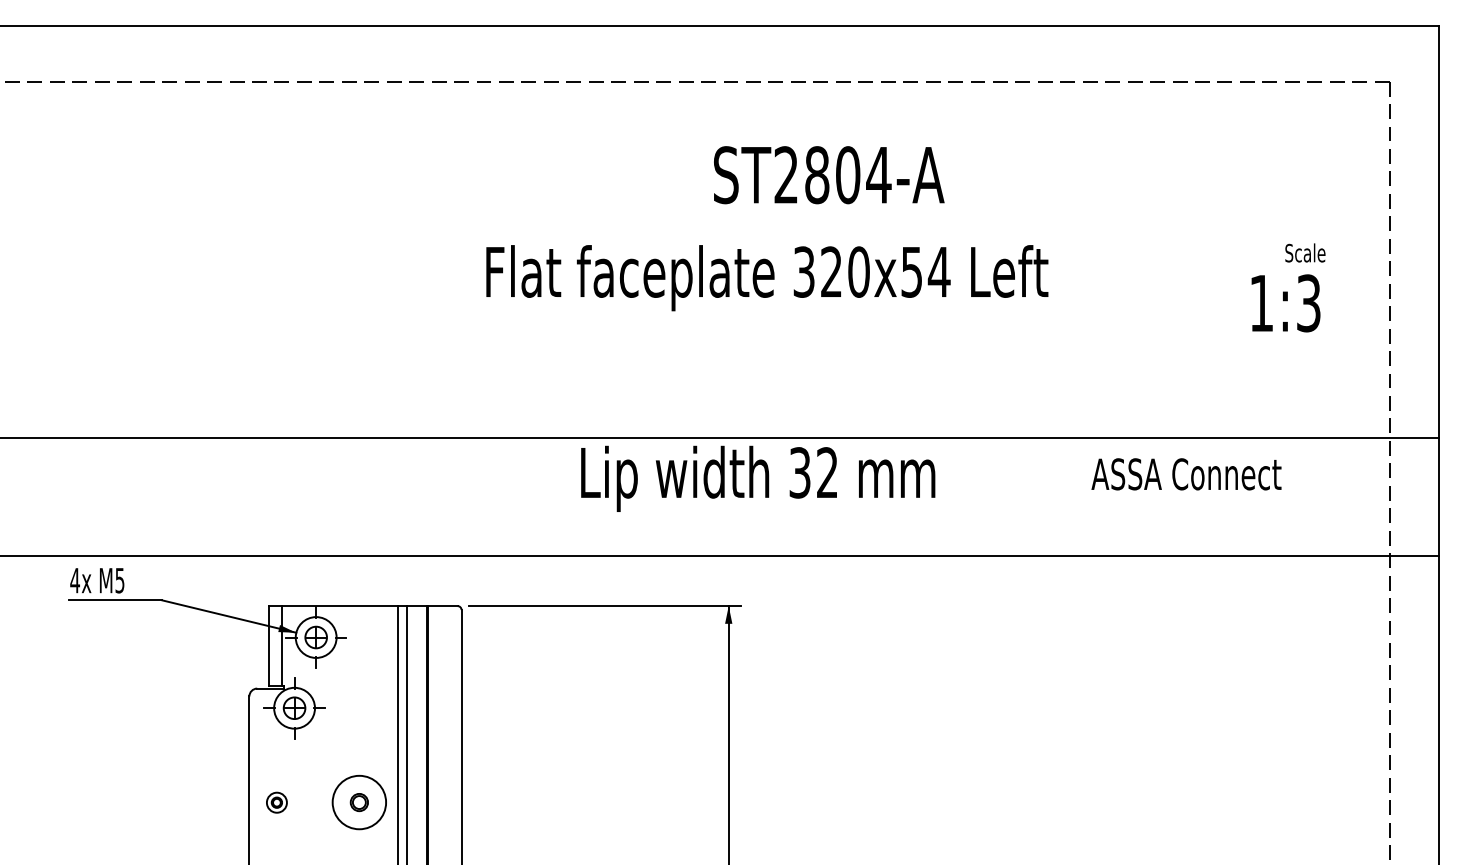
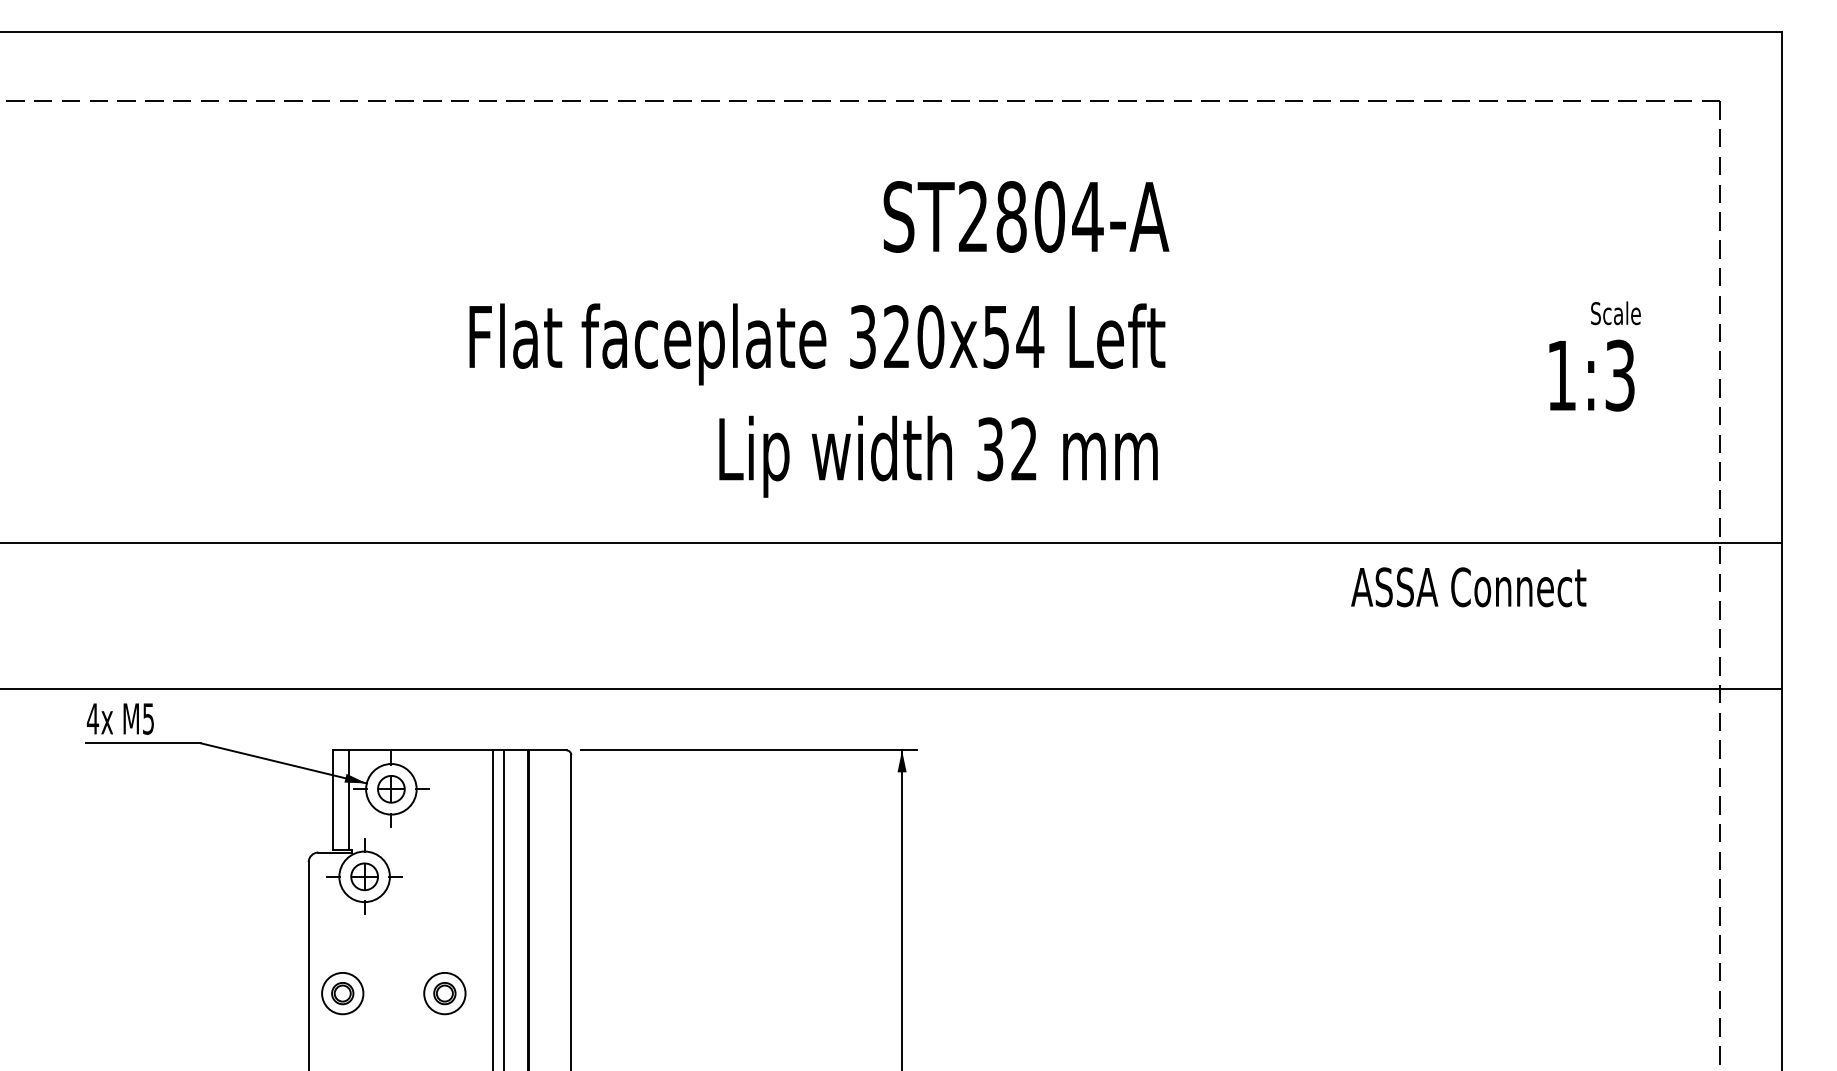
text: (767, 278) -> (817, 344), moved
text: (758, 478) -> (938, 456), moved
part: (276, 802) -> (342, 993), size x1.67
circle: (359, 802) -> (445, 993), size x0.62

